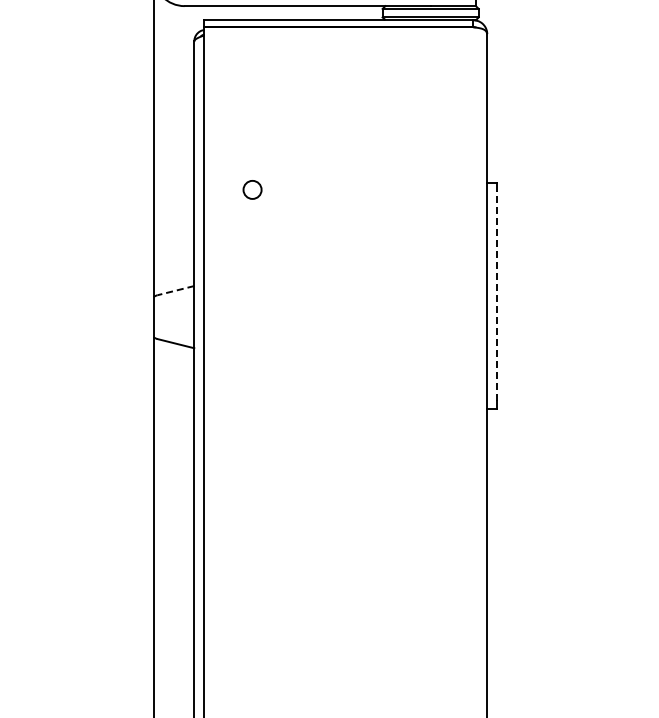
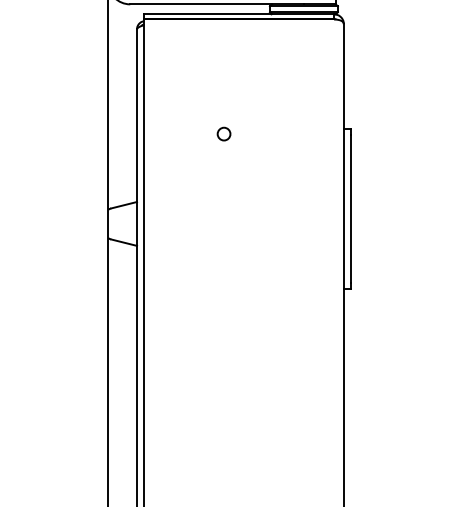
circle: (252, 189) -> (224, 133), moved
line: (175, 290) -> (123, 205), dashed -> solid
line: (497, 296) -> (351, 209), dashed -> solid

